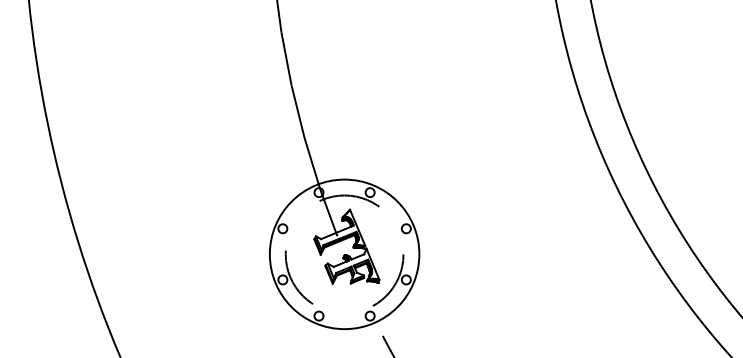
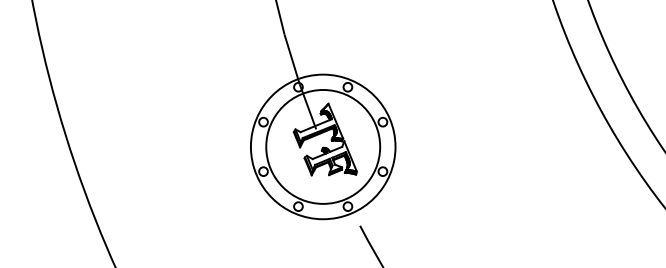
circle: (344, 254) -> (323, 147), dashed -> solid

